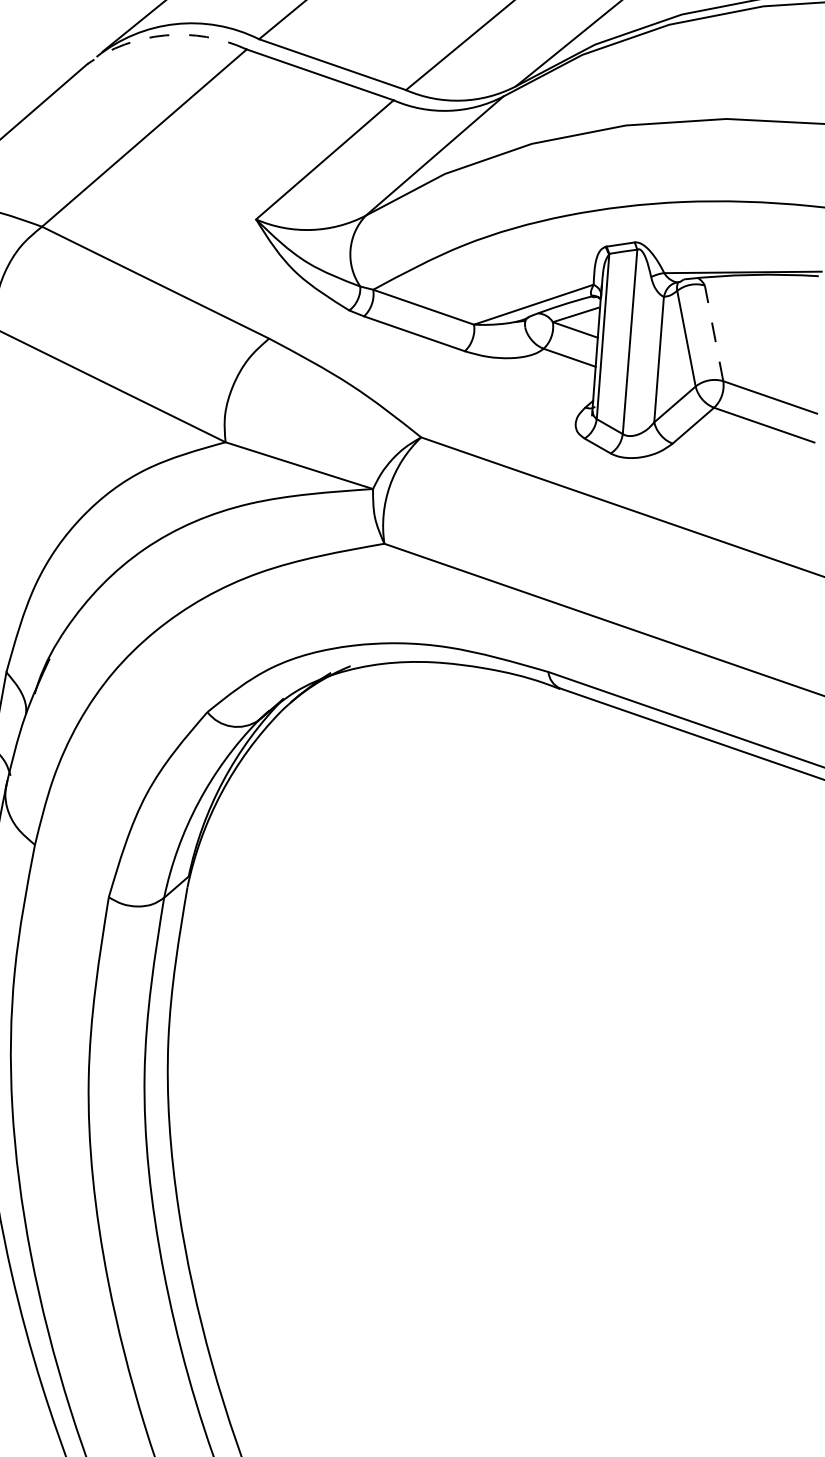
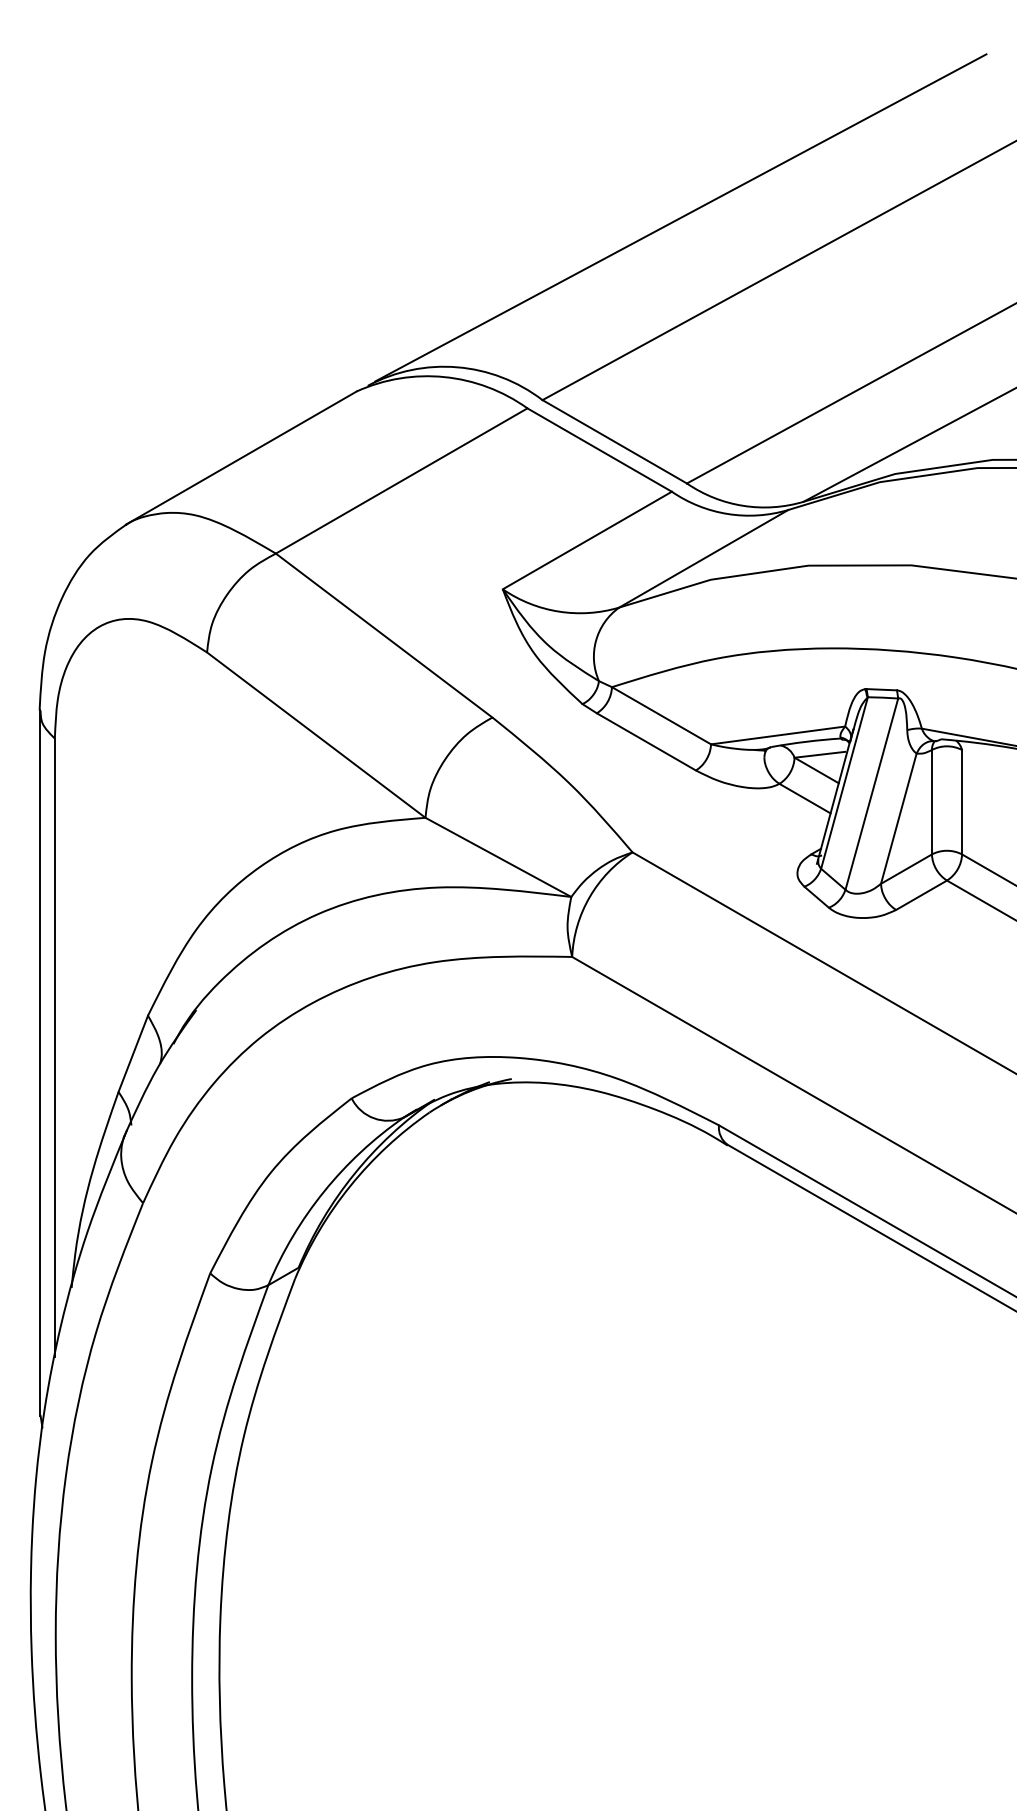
arc: (165, 35) -> (444, 377), dashed -> solid
line: (714, 332) -> (962, 801), dashed -> solid

